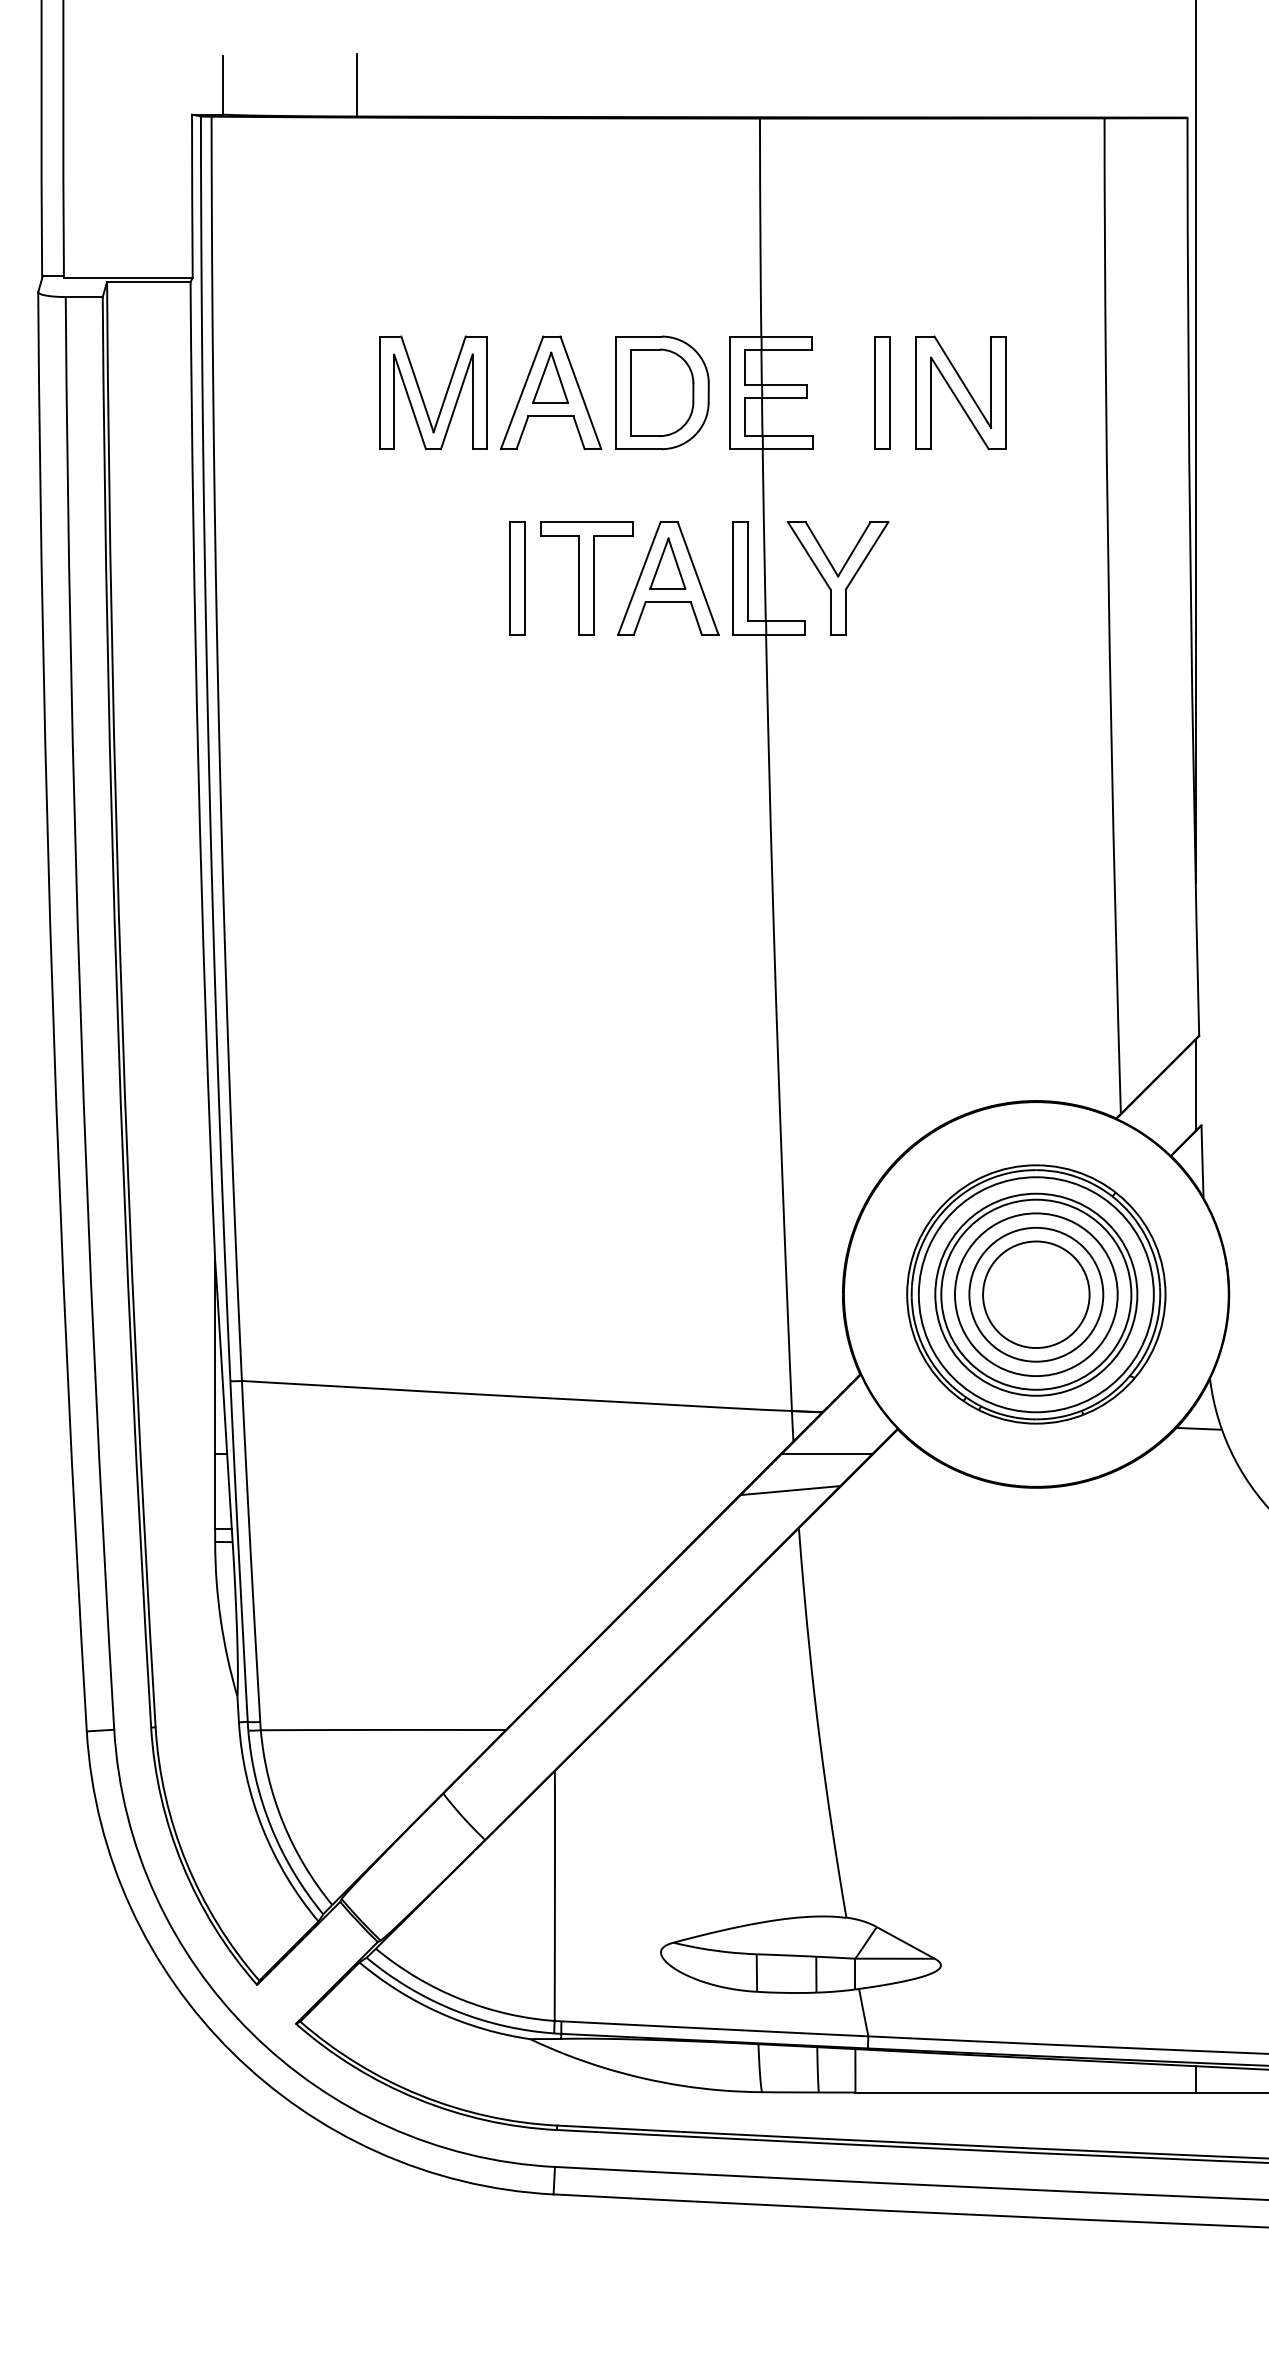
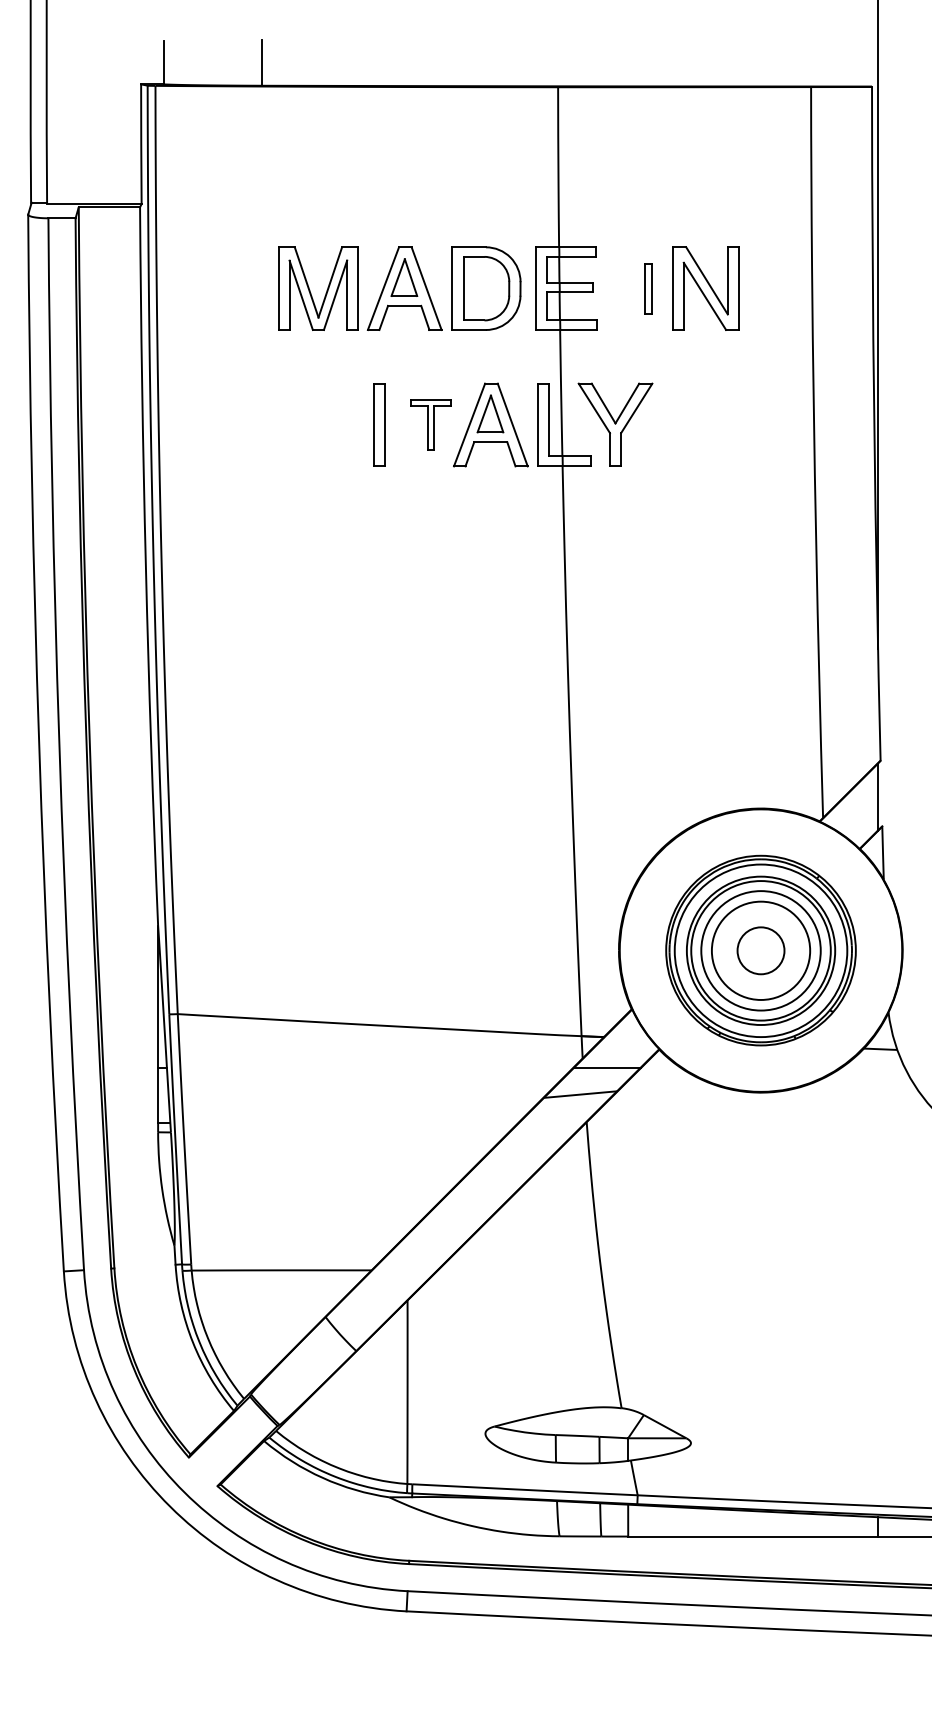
part: (882, 392) -> (648, 288), size x0.6
part: (586, 578) -> (430, 424), size x0.6
circle: (1036, 1294) -> (761, 950), size x0.6

